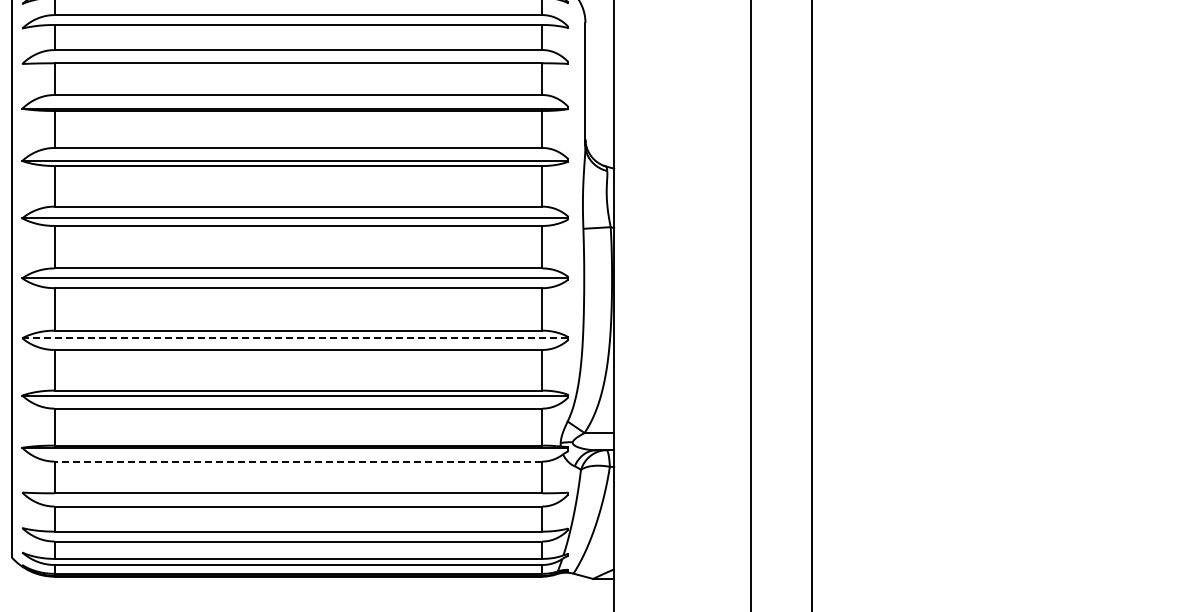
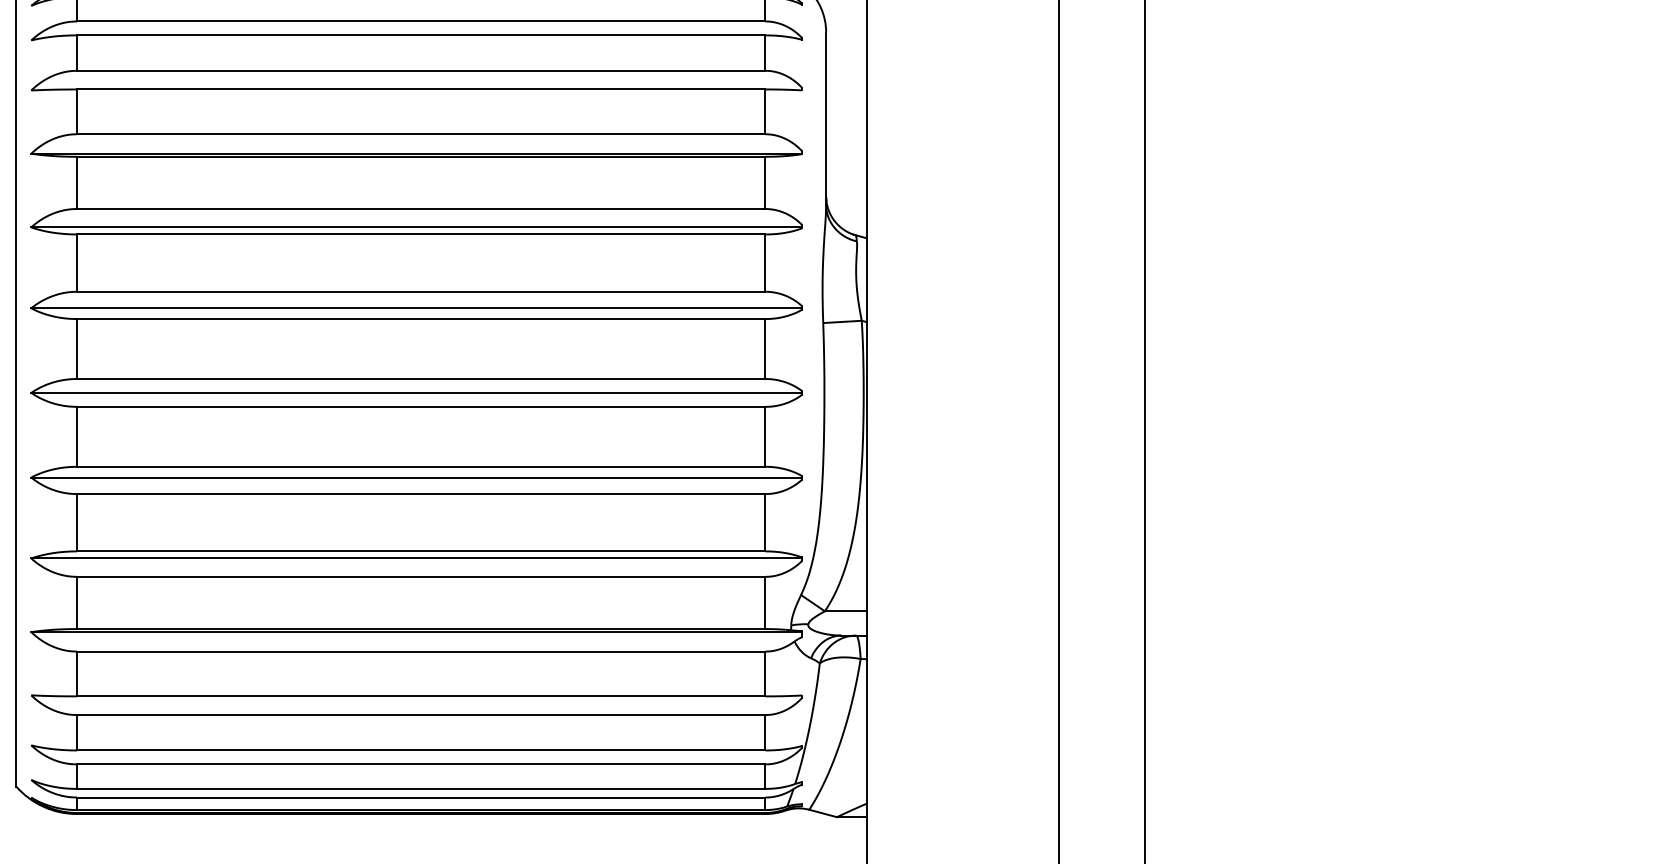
line: (295, 338) -> (416, 477), dashed -> solid
line: (298, 461) -> (421, 651), dashed -> solid

